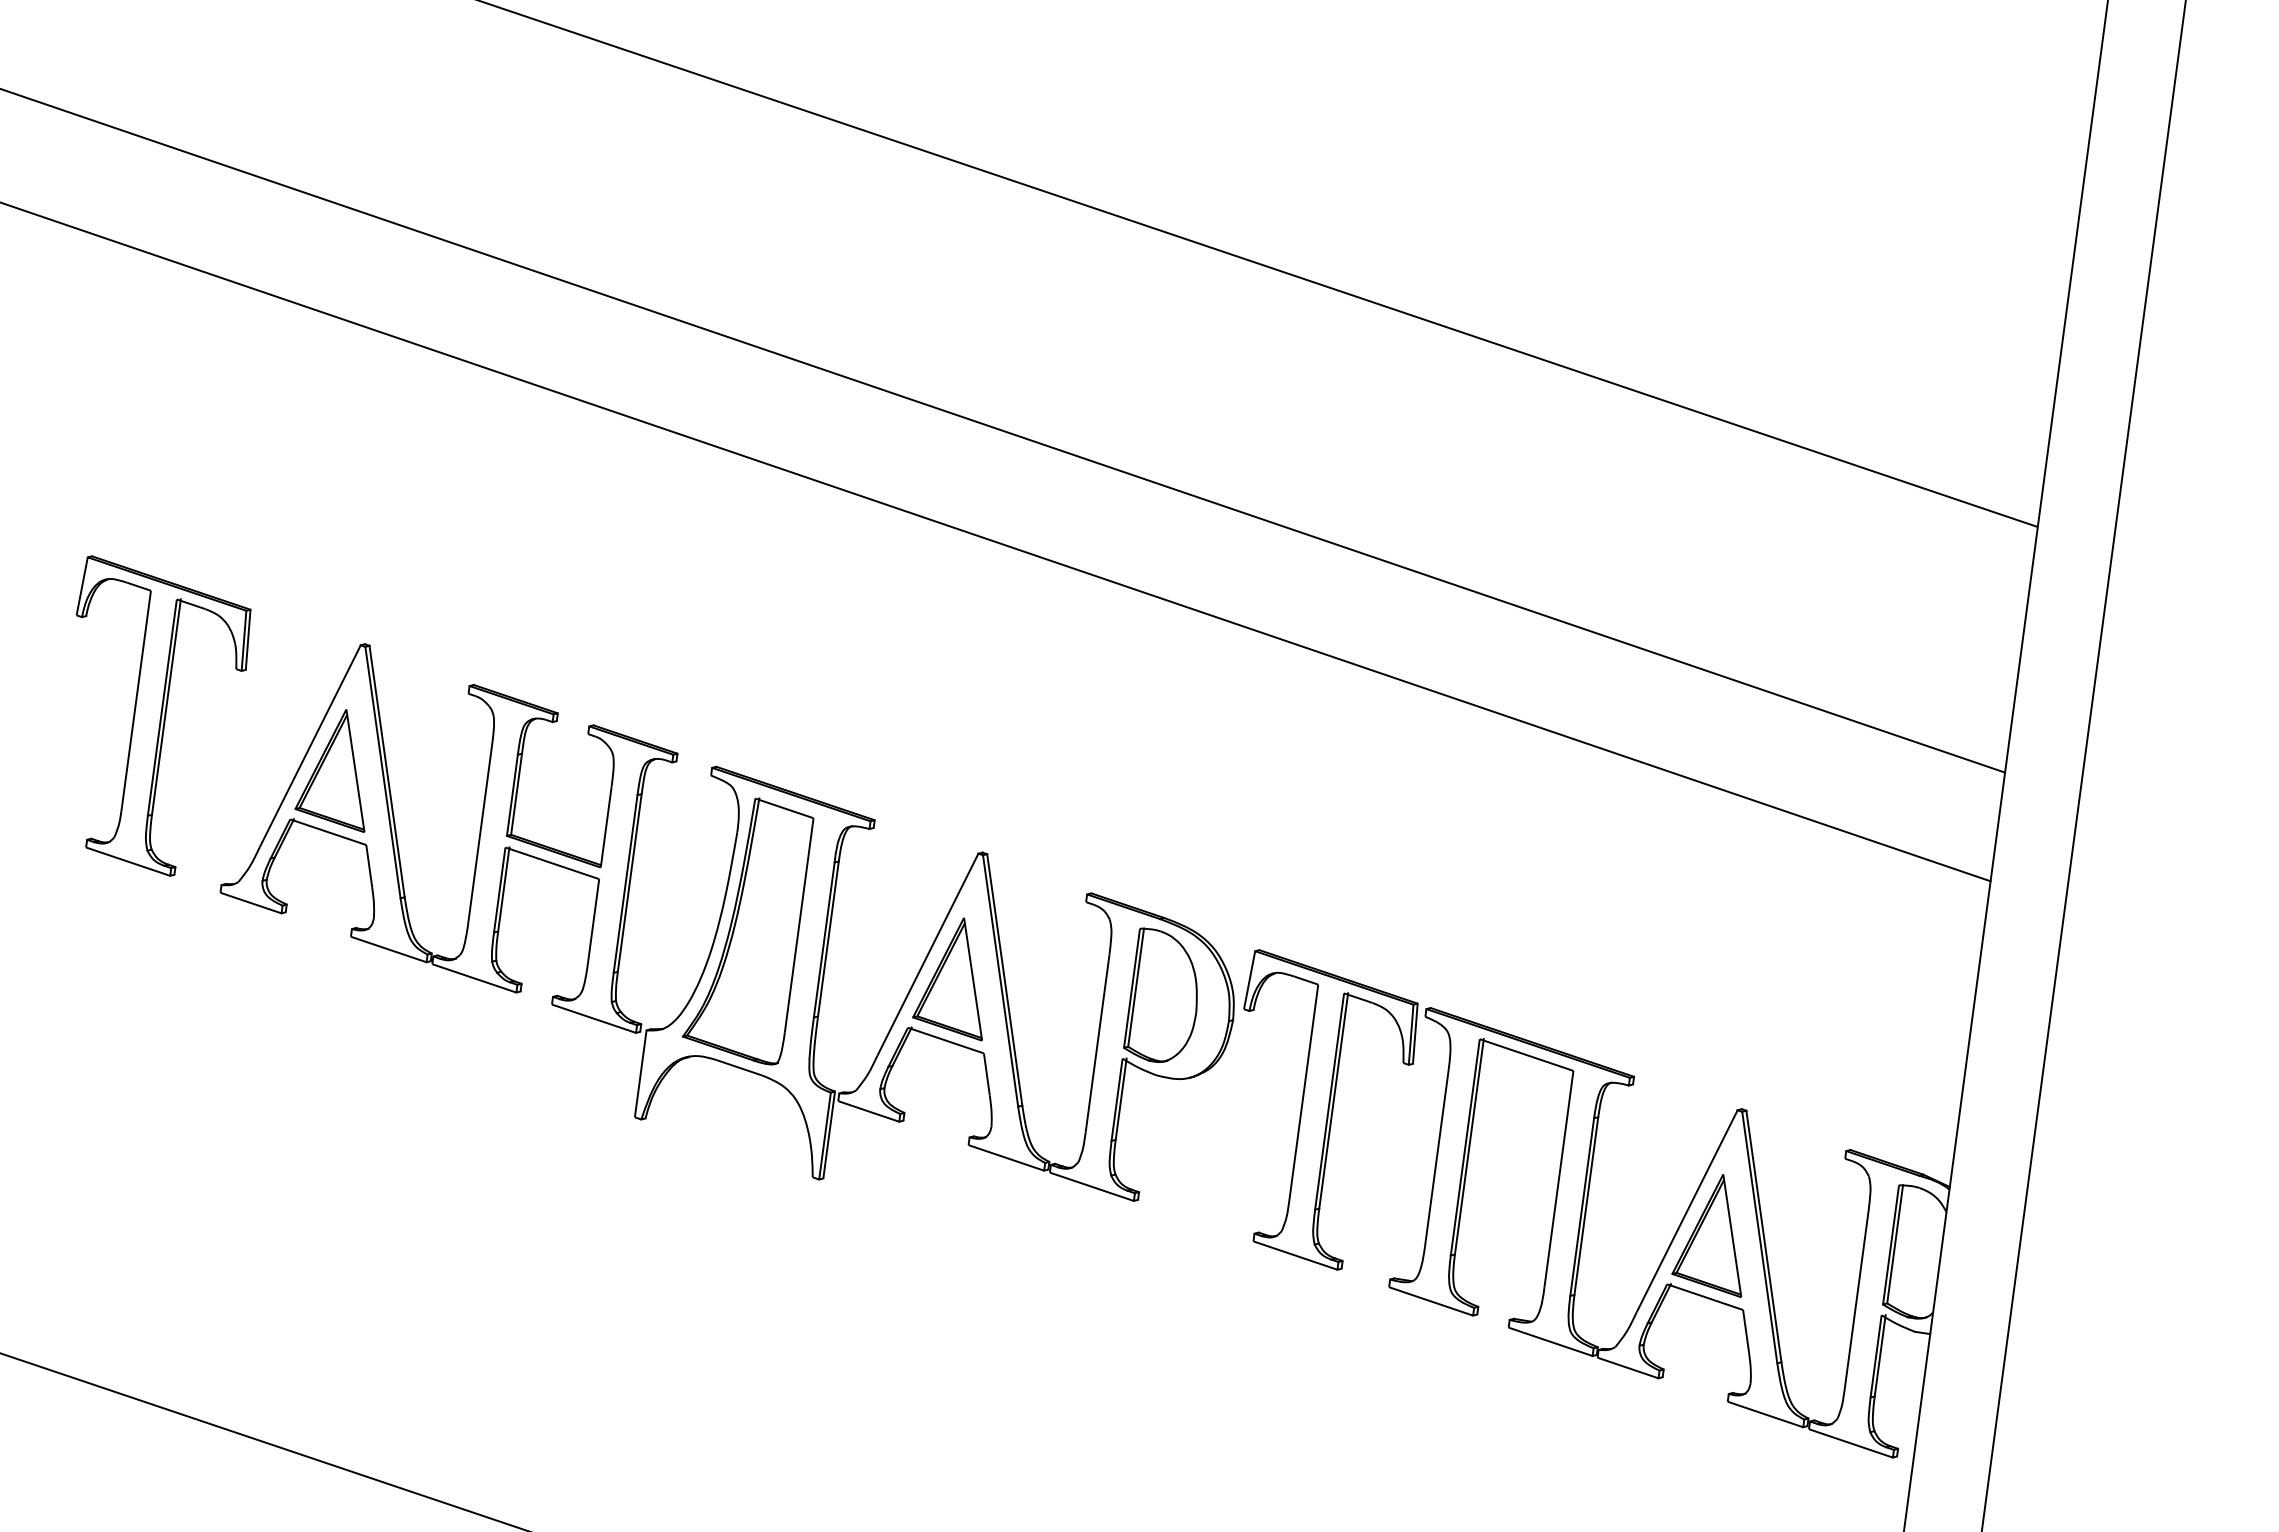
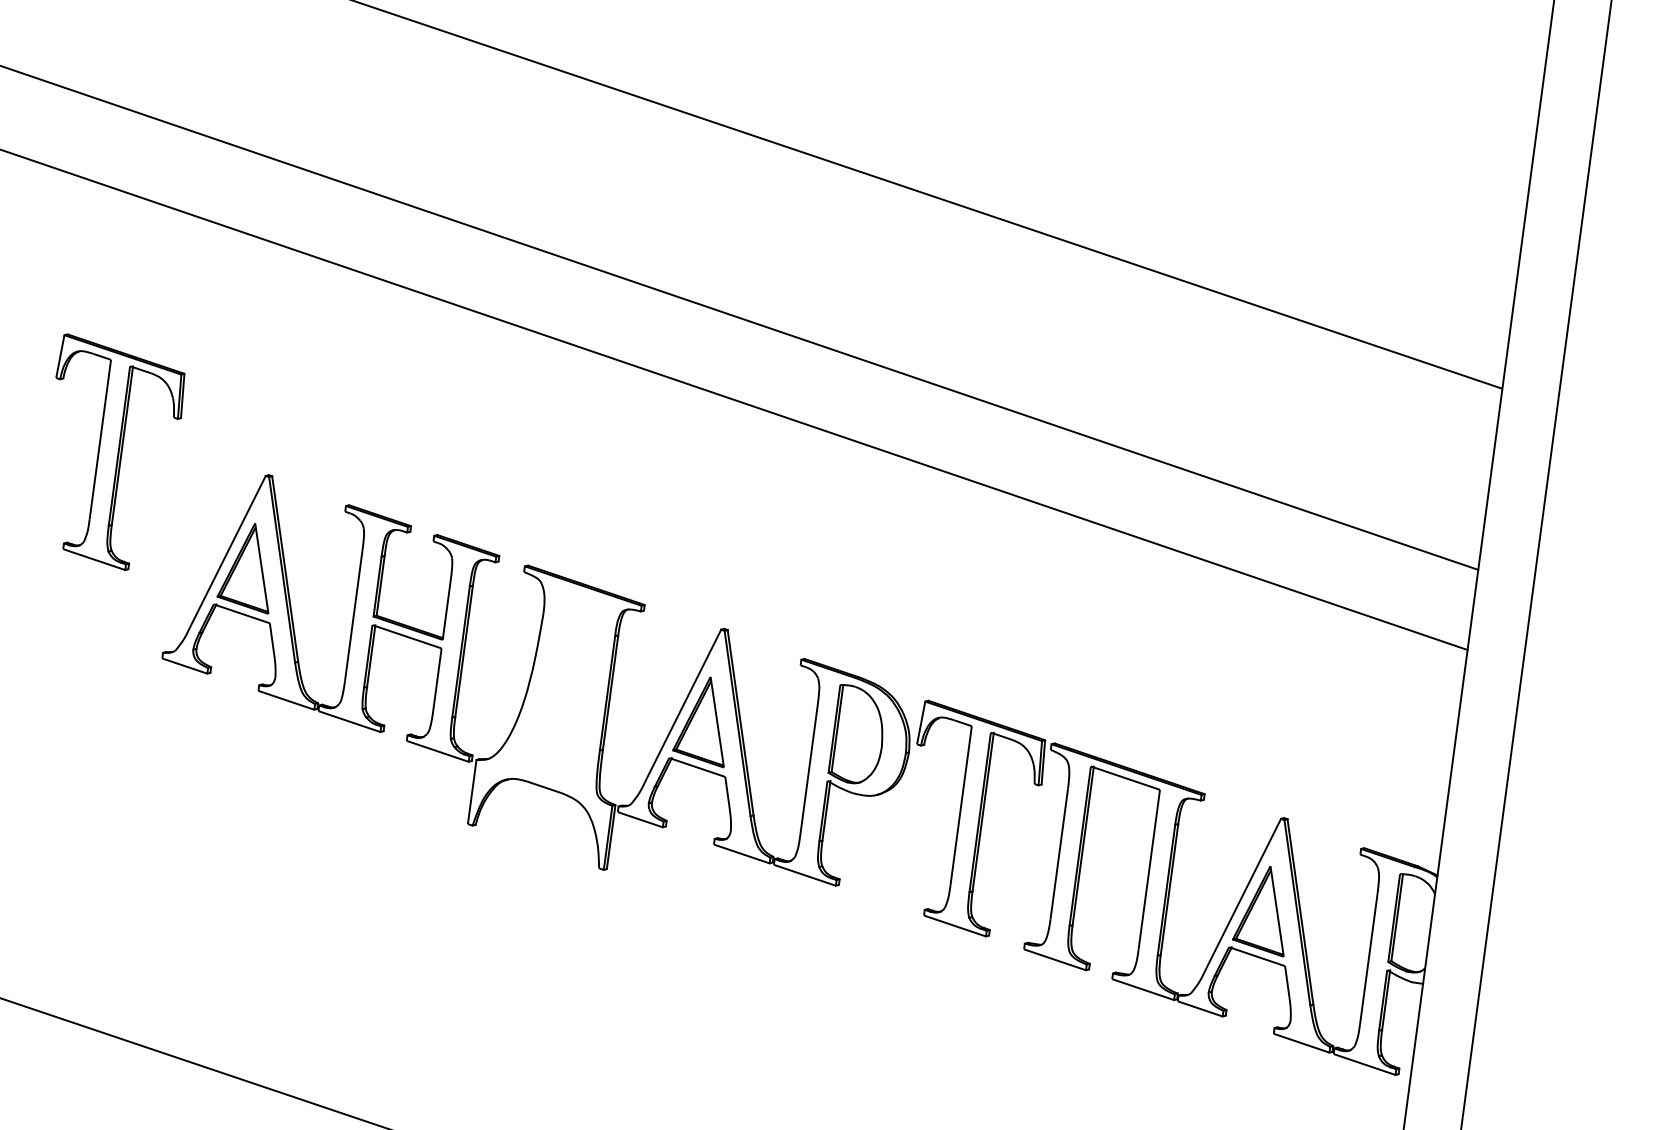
part: (163, 715) -> (120, 451), moved
part: (748, 931) -> (551, 687), removed

